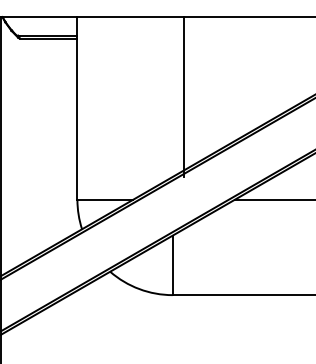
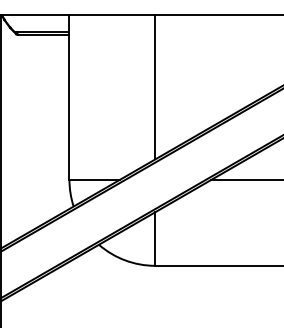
line: (184, 97) -> (155, 87), moved

